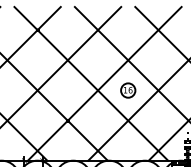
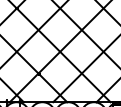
part: (128, 90) -> (82, 51), removed

